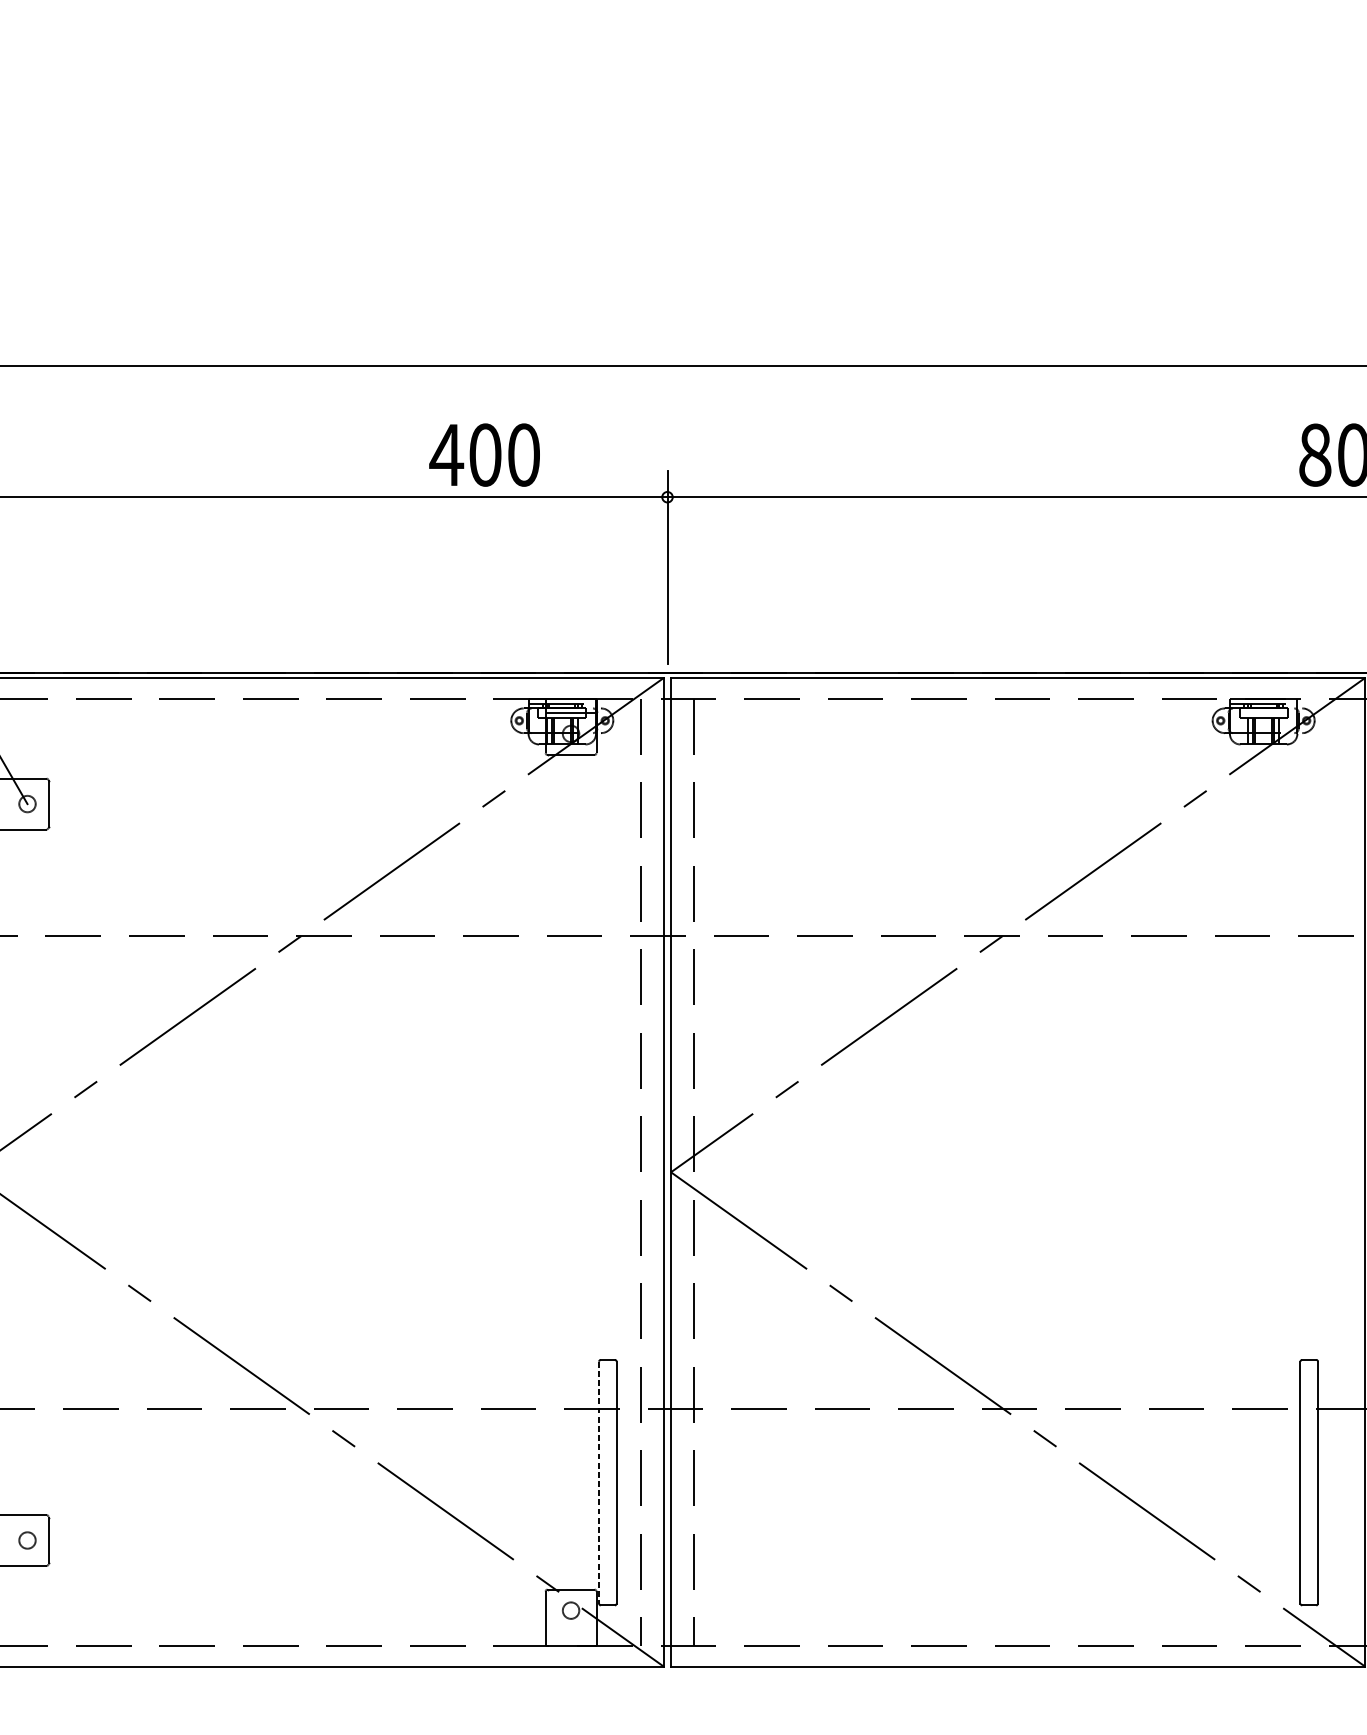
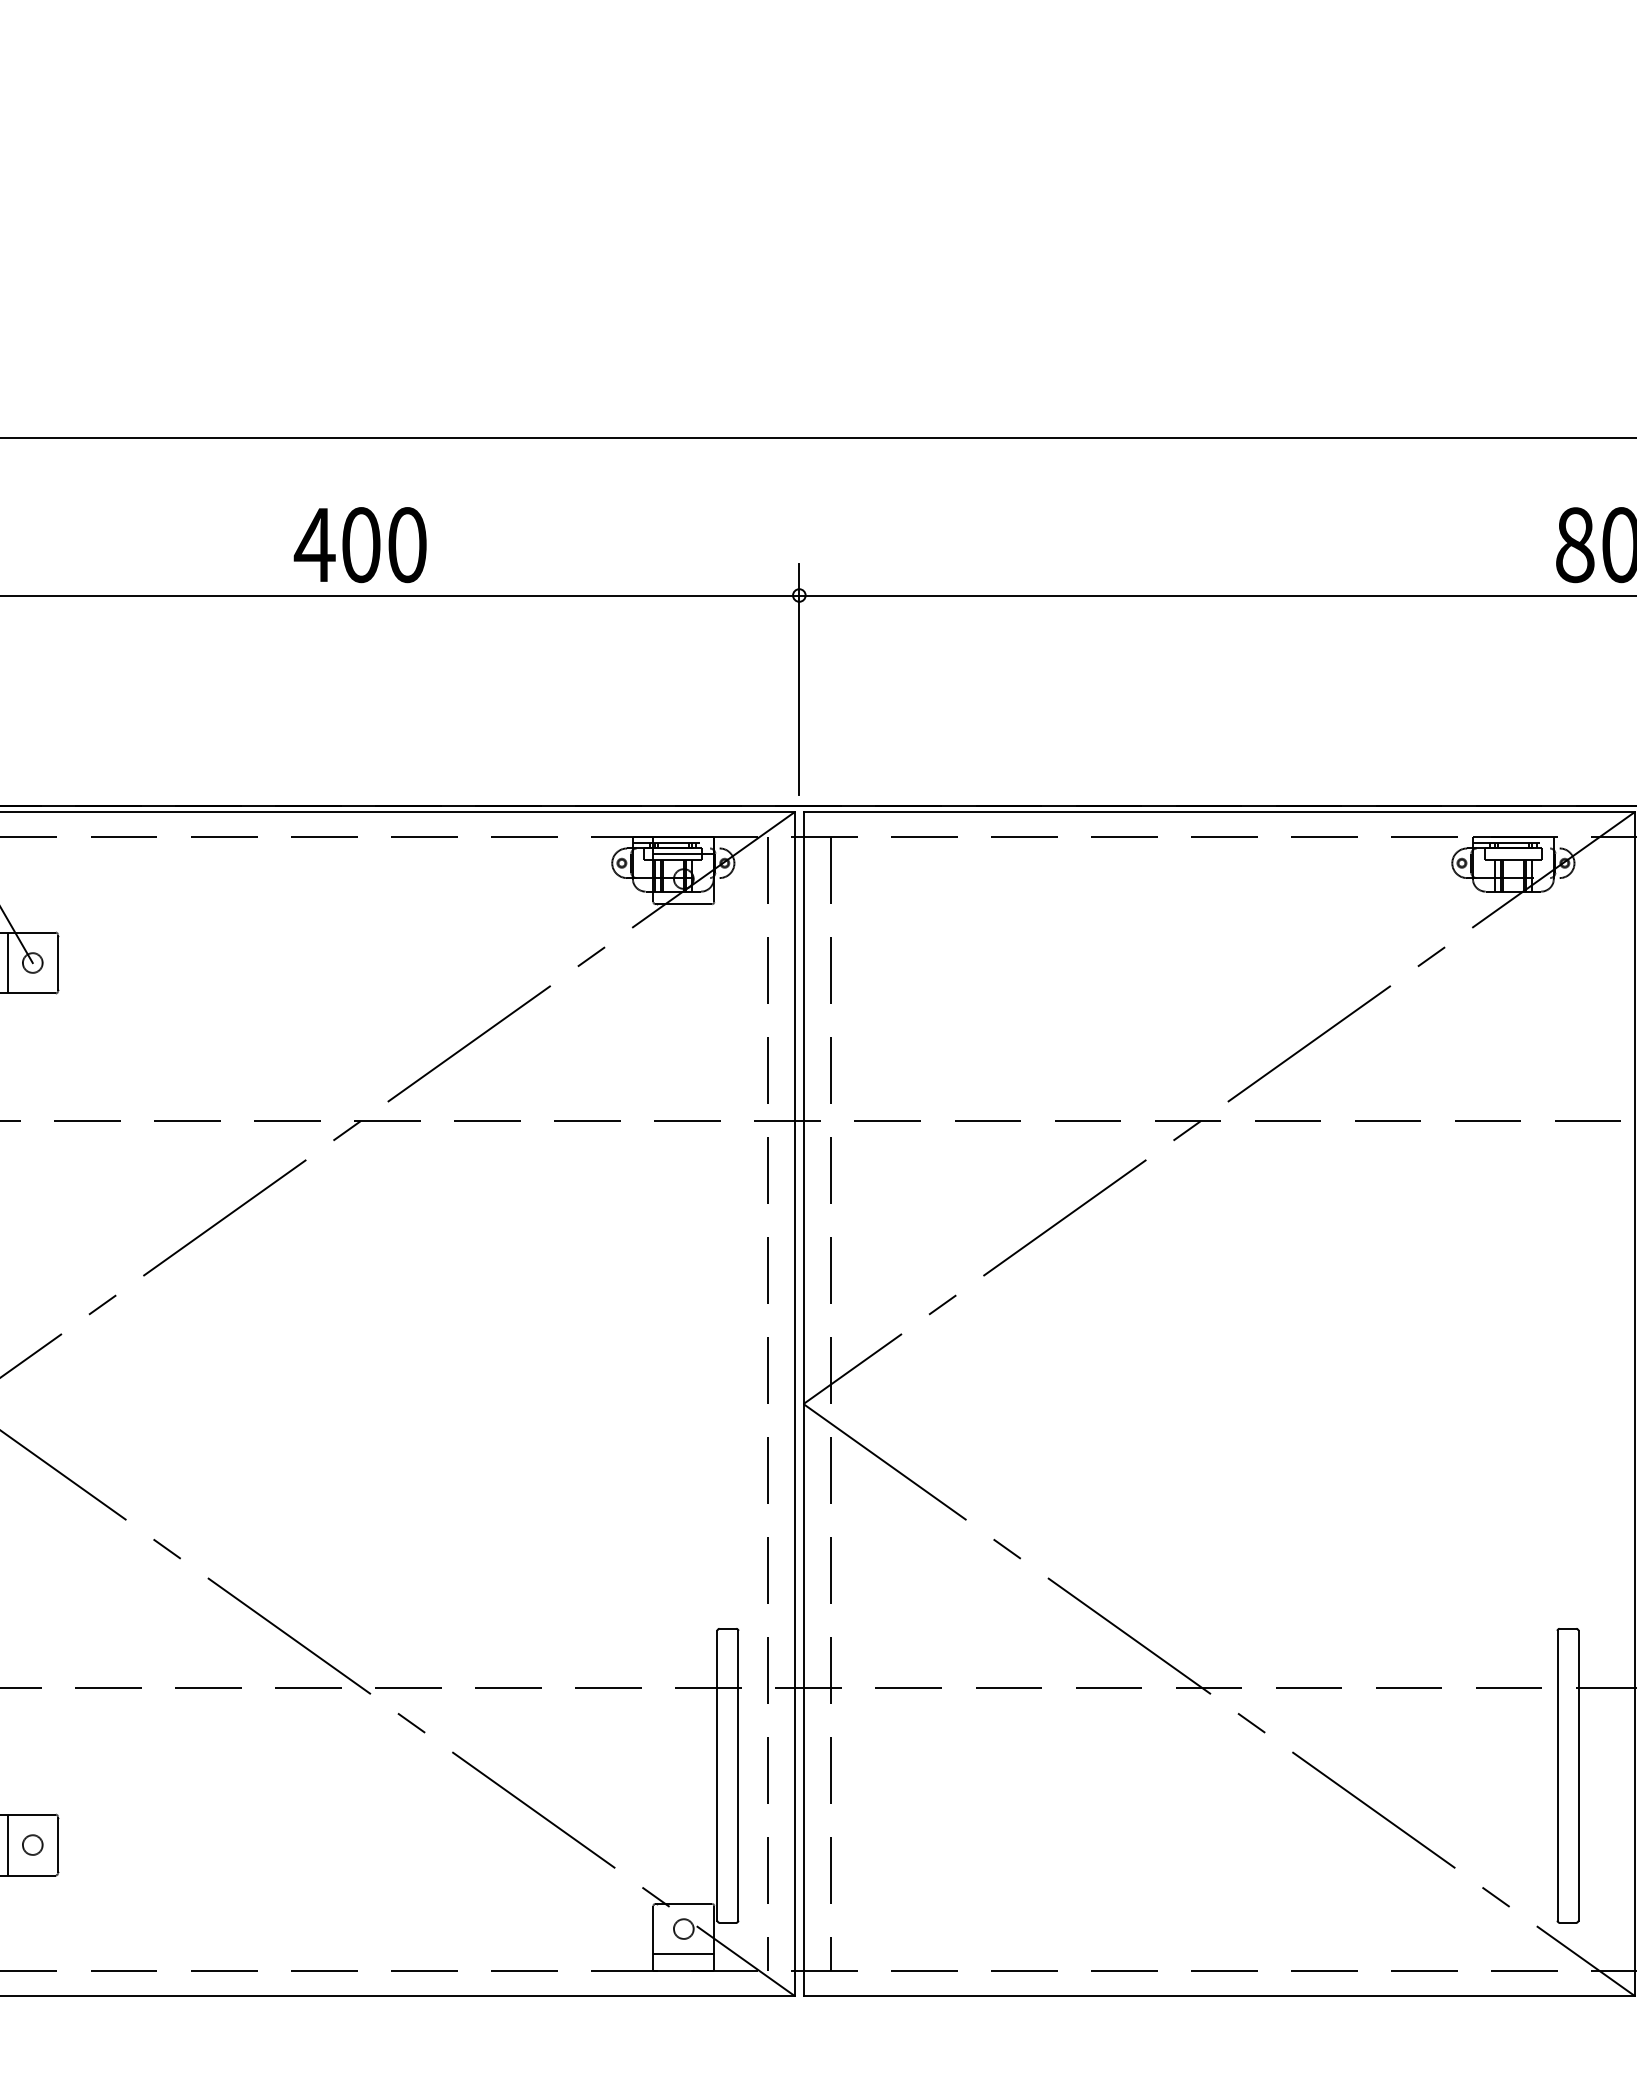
text: (483, 455) -> (359, 545), moved
line: (6, 803) -> (7, 962), added
line: (599, 1482) -> (717, 1775), dashed -> solid
line: (6, 1540) -> (7, 1844), added
line: (570, 1631) -> (683, 1954), added

